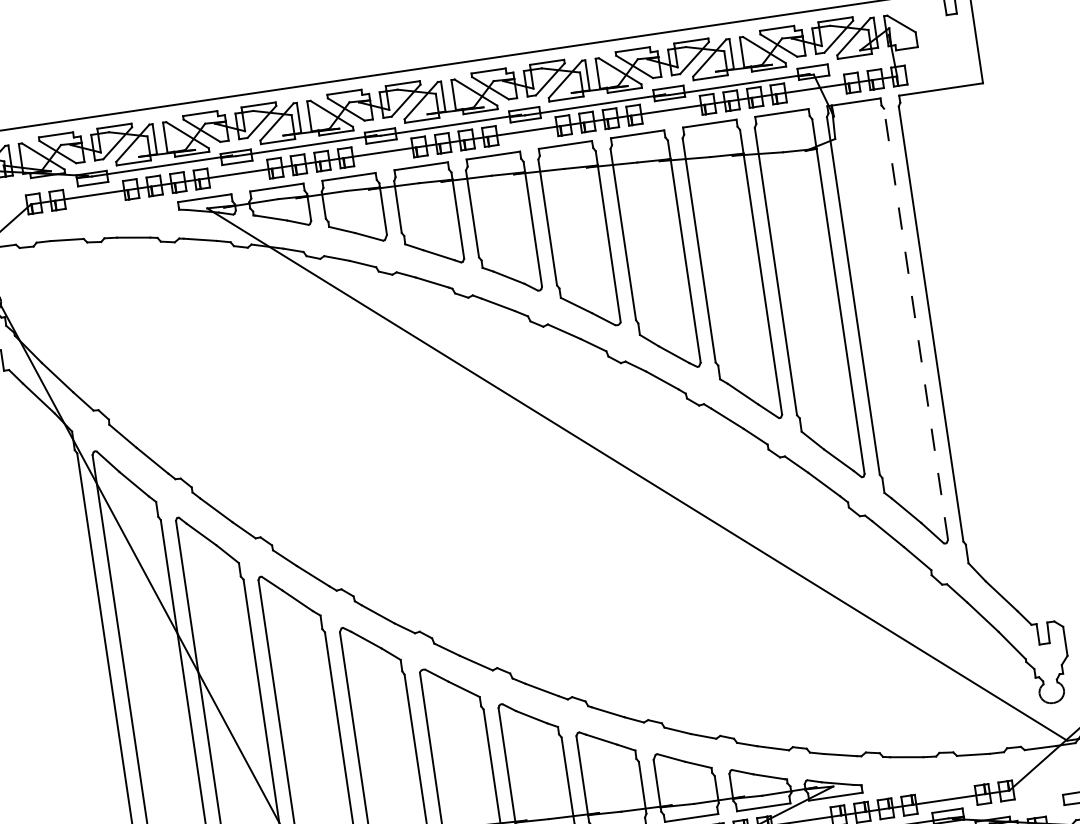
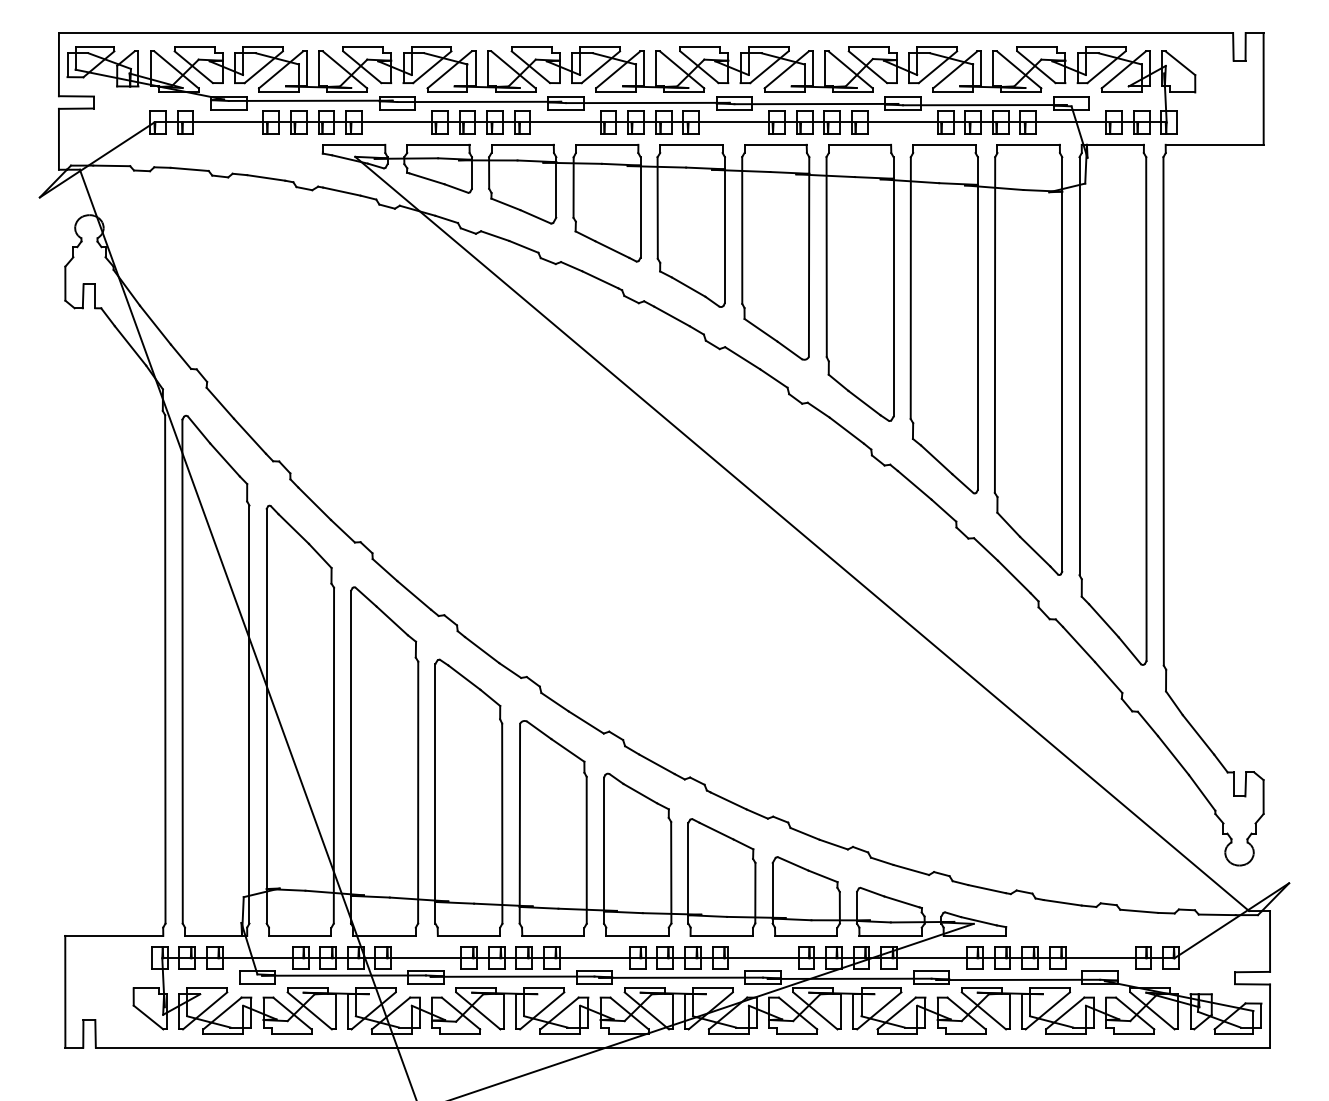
line: (916, 323) -> (1146, 408), dashed -> solid

